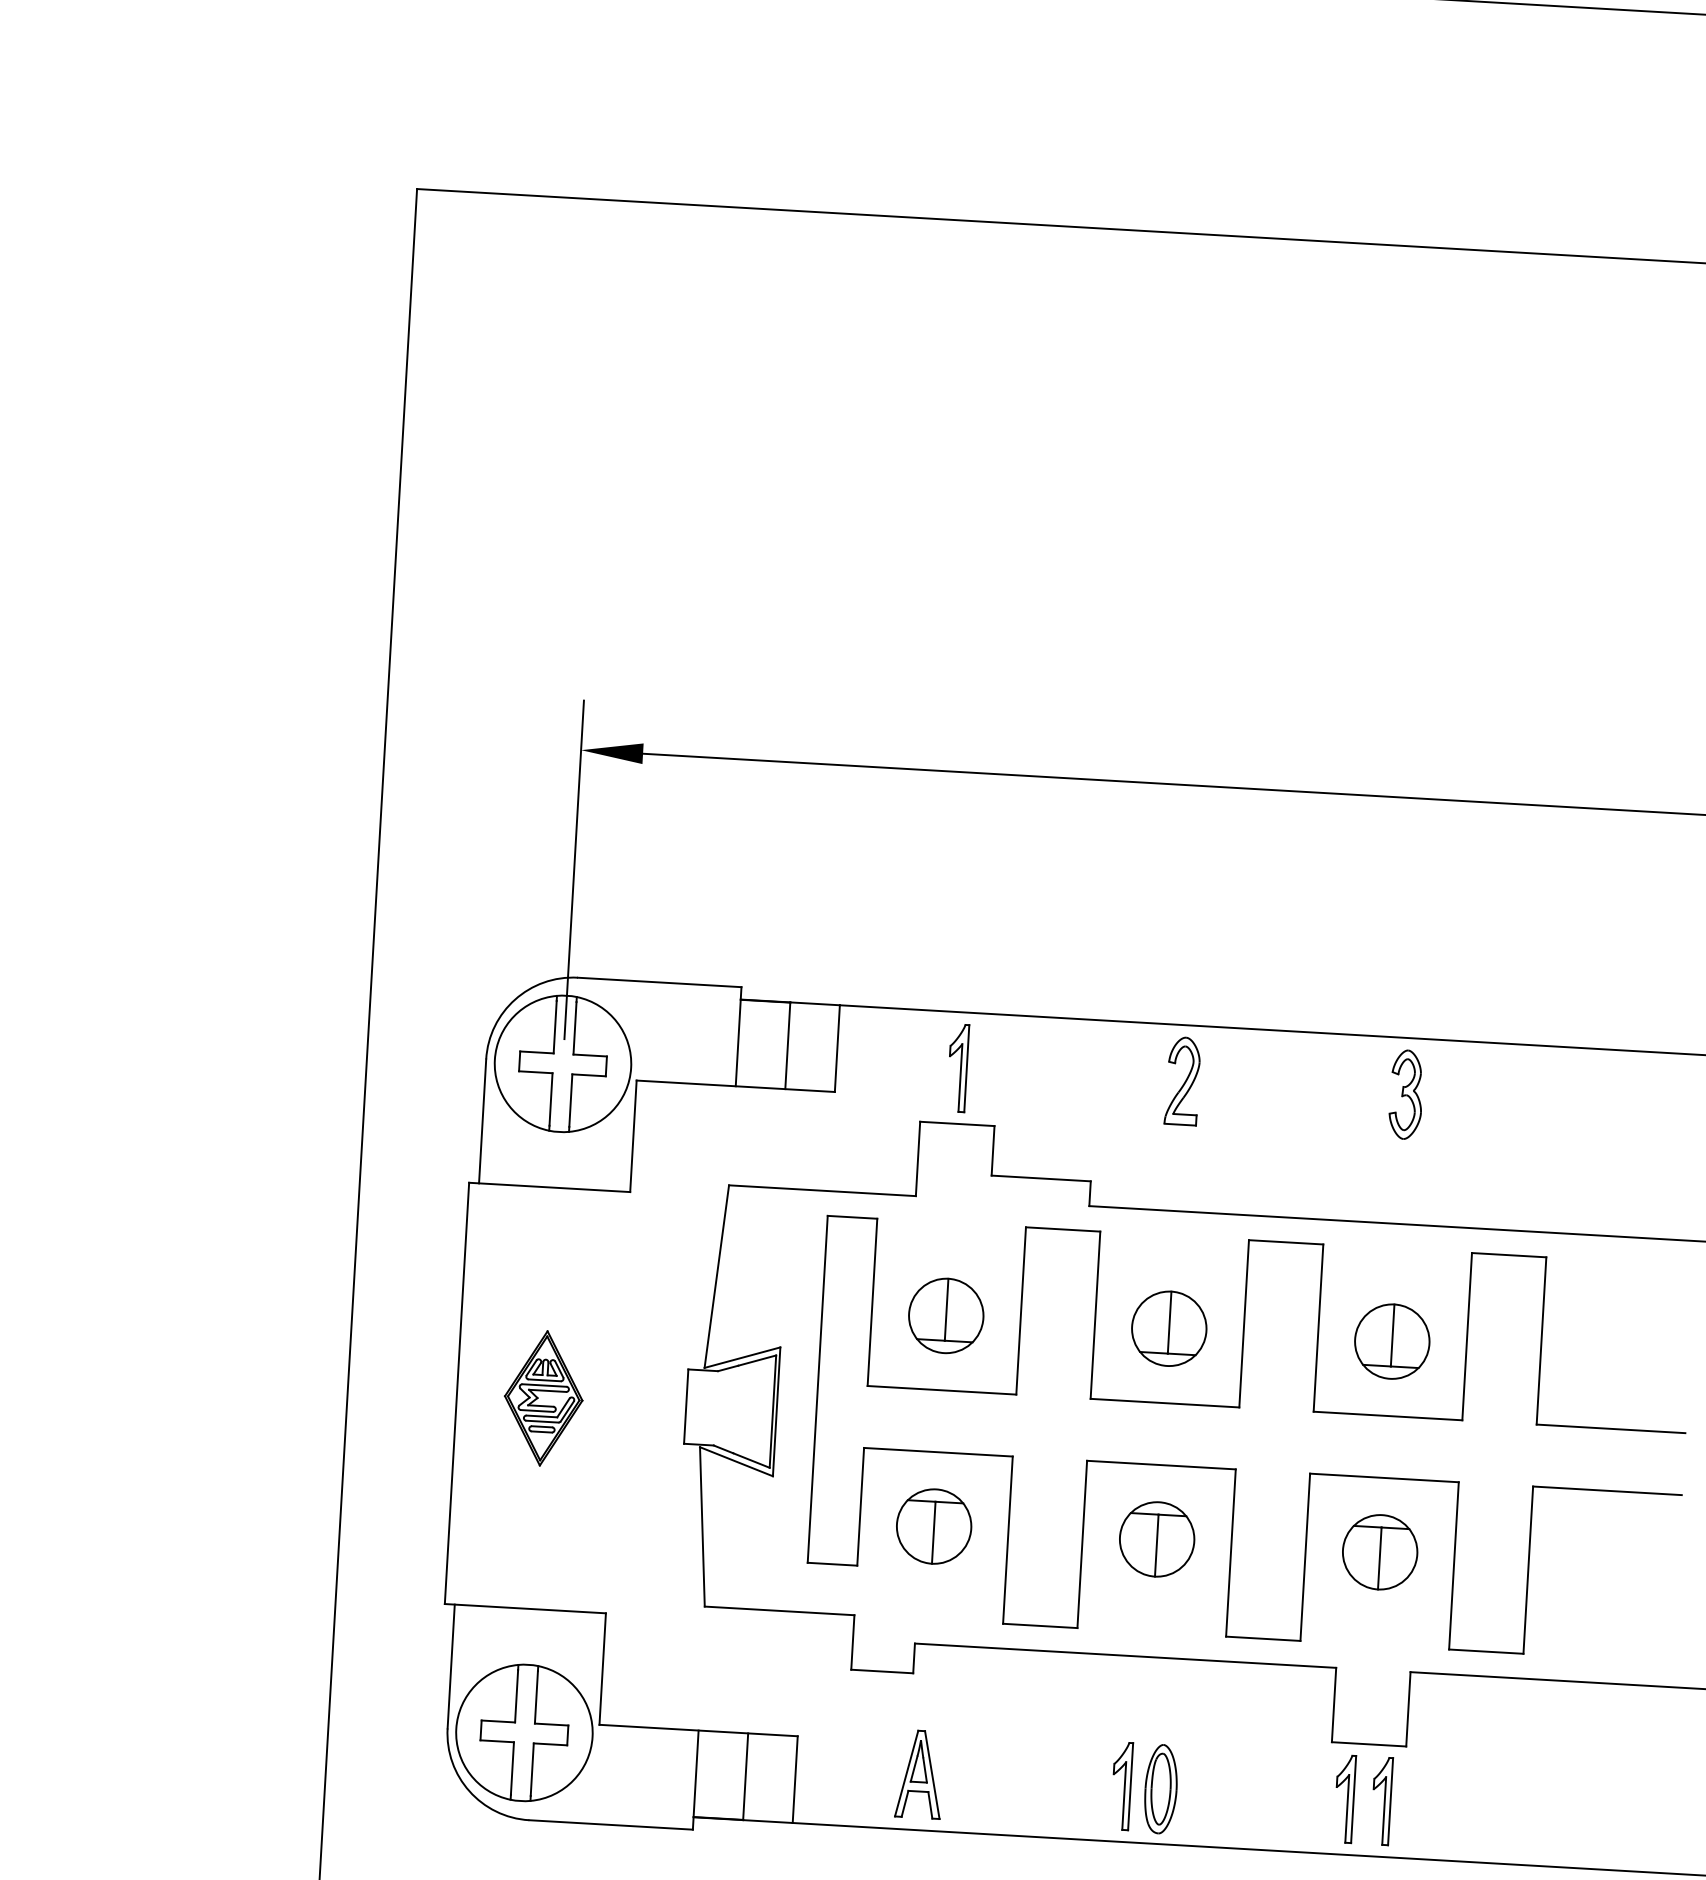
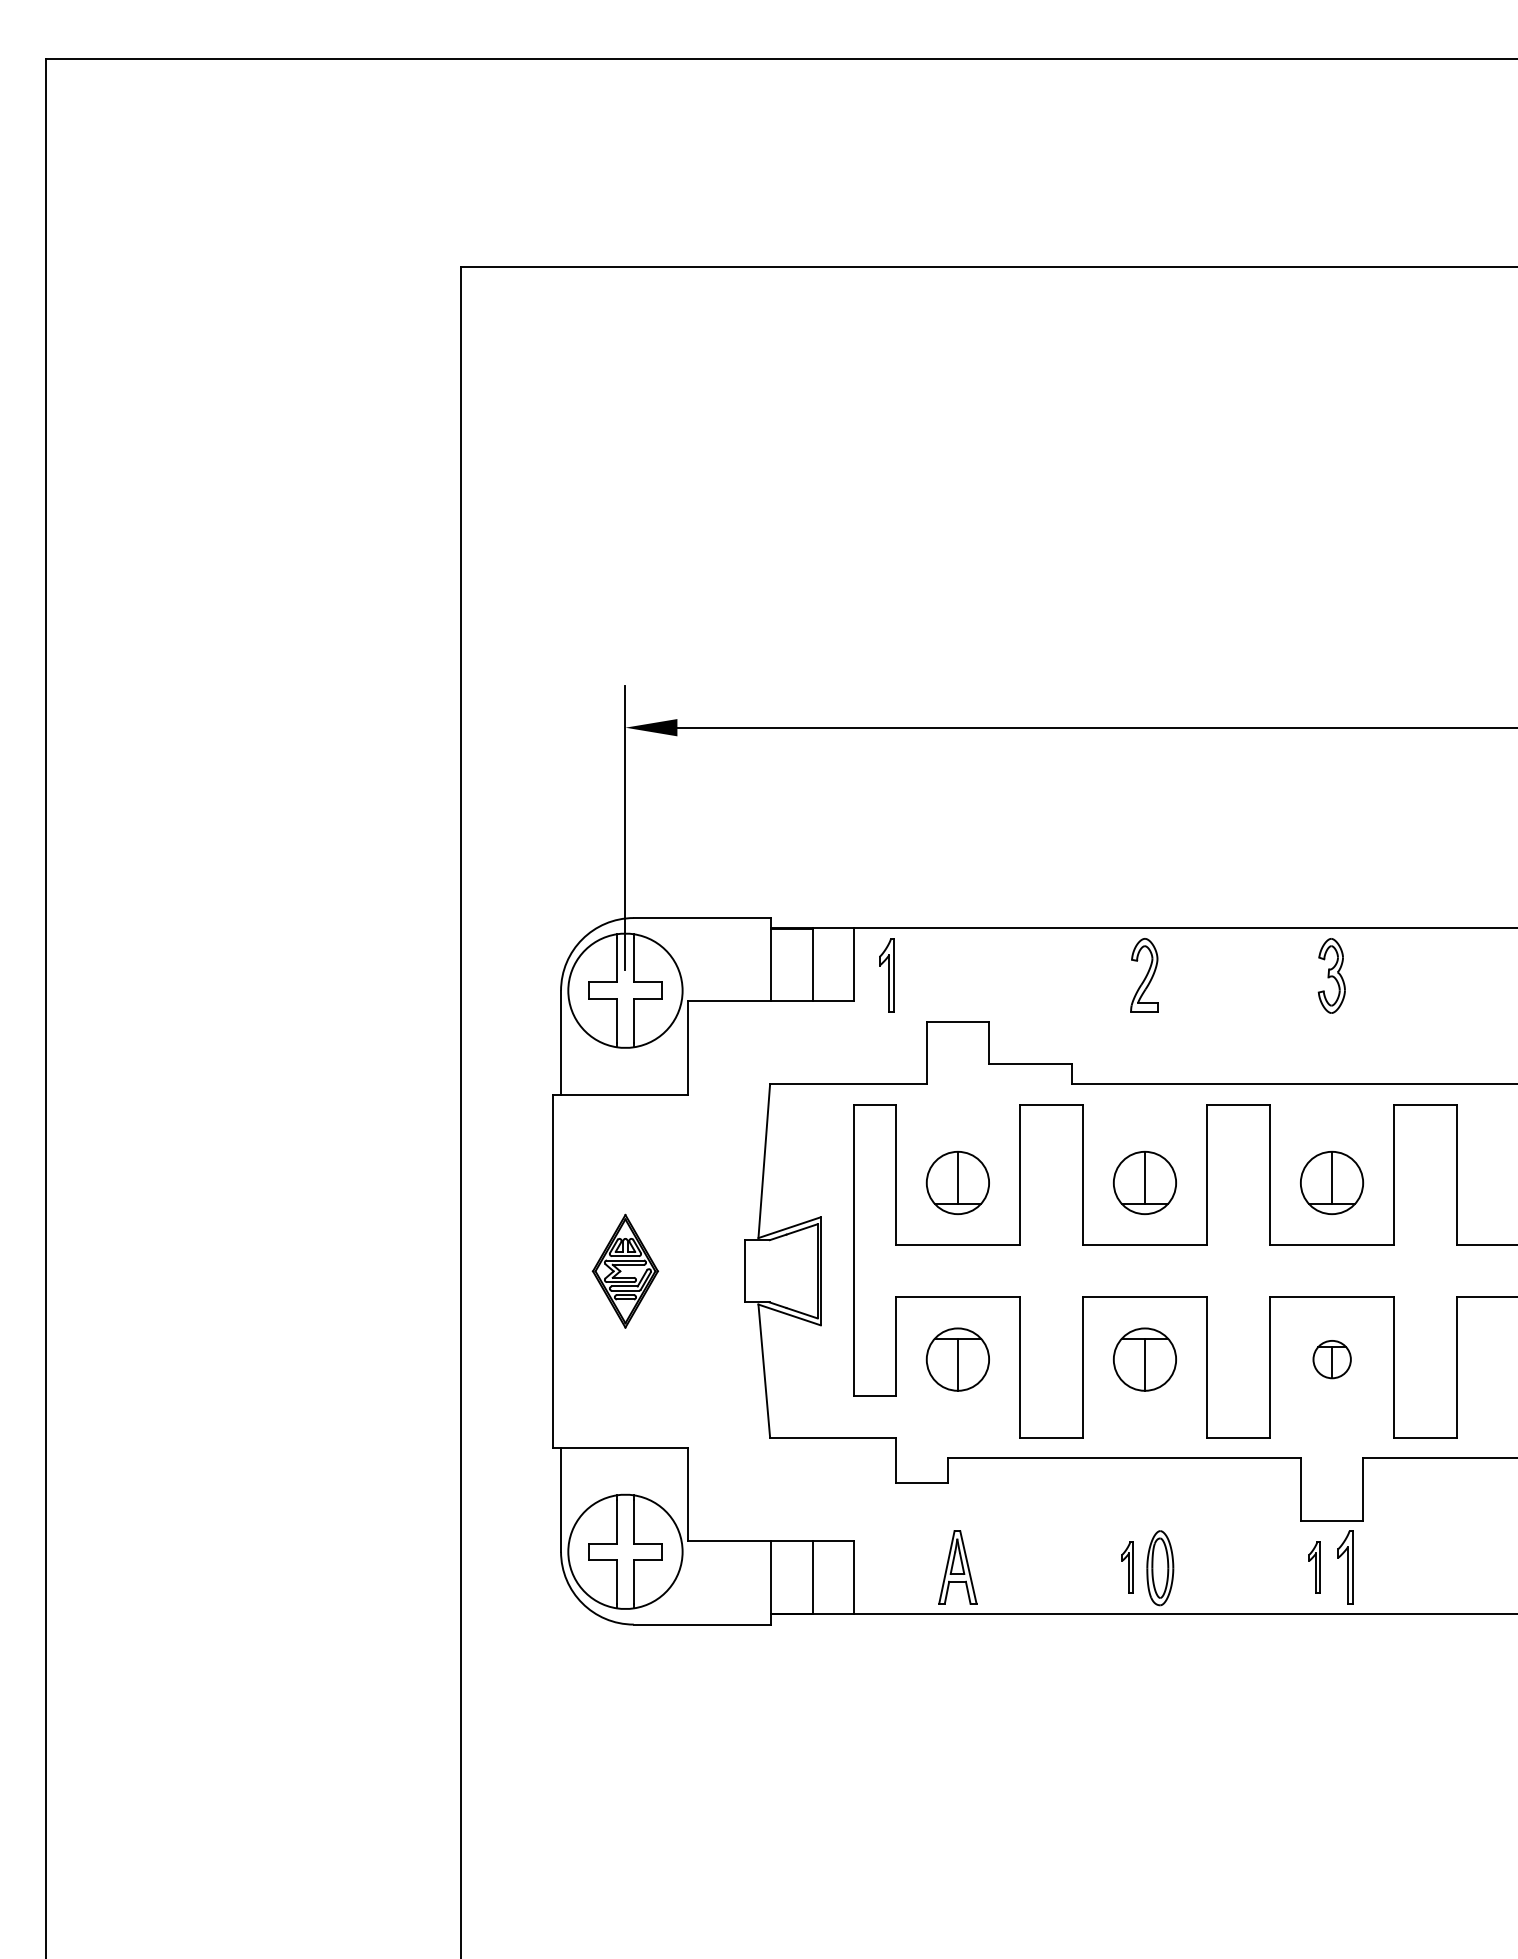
part: (957, 1068) -> (886, 975), moved
part: (1380, 1552) -> (1332, 1359), size x0.6
part: (1121, 1786) -> (1127, 1567), size x0.7
part: (1344, 1798) -> (1314, 1567), size x0.7

